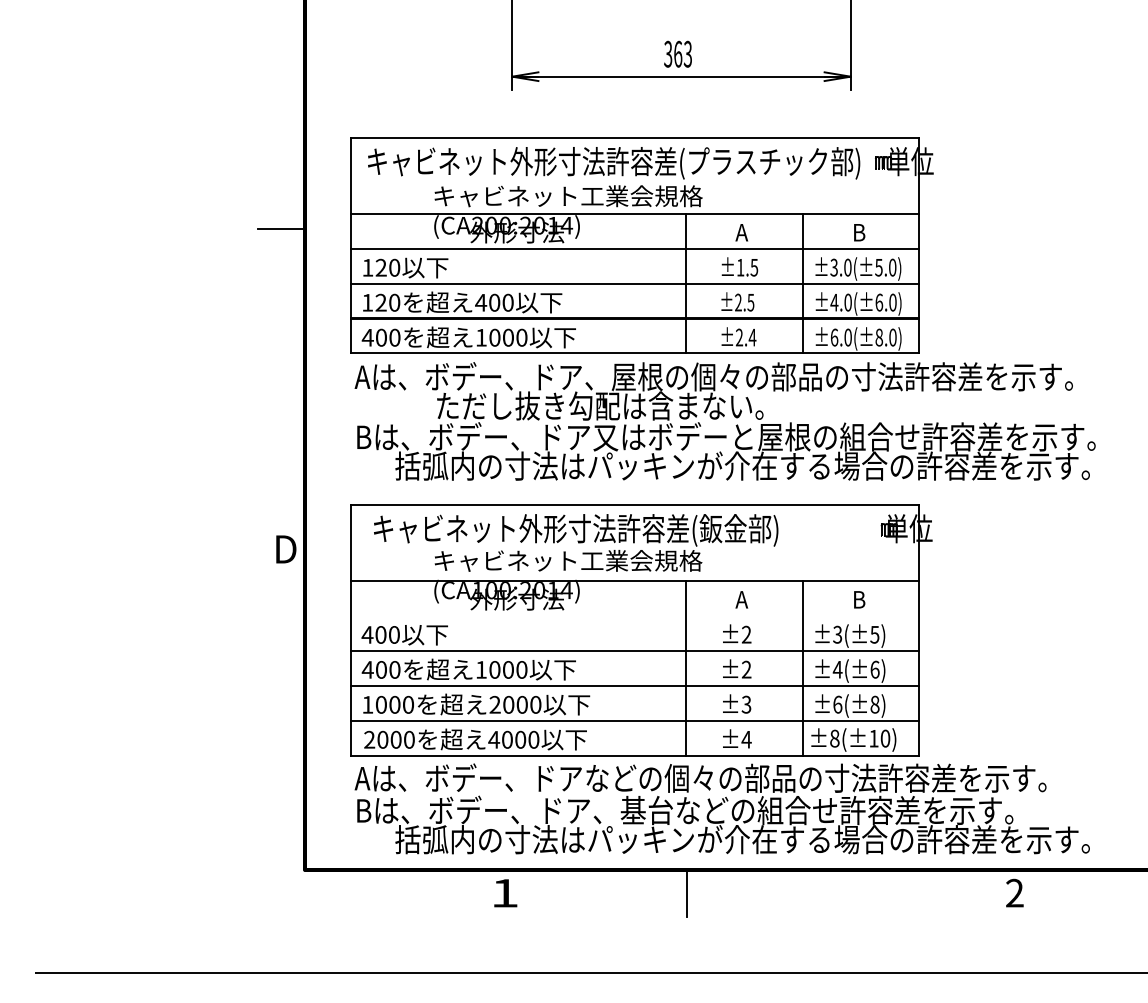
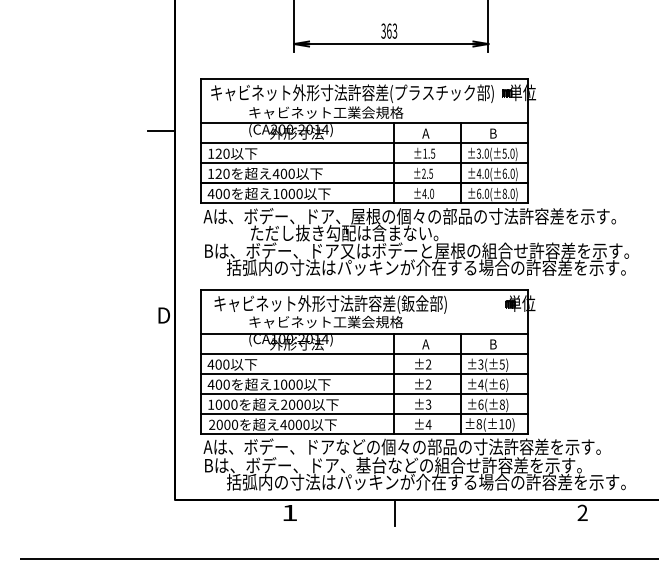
text: (746, 336) -> (428, 193), ±2.4 -> ±4.0
line: (634, 615) -> (364, 353), added

